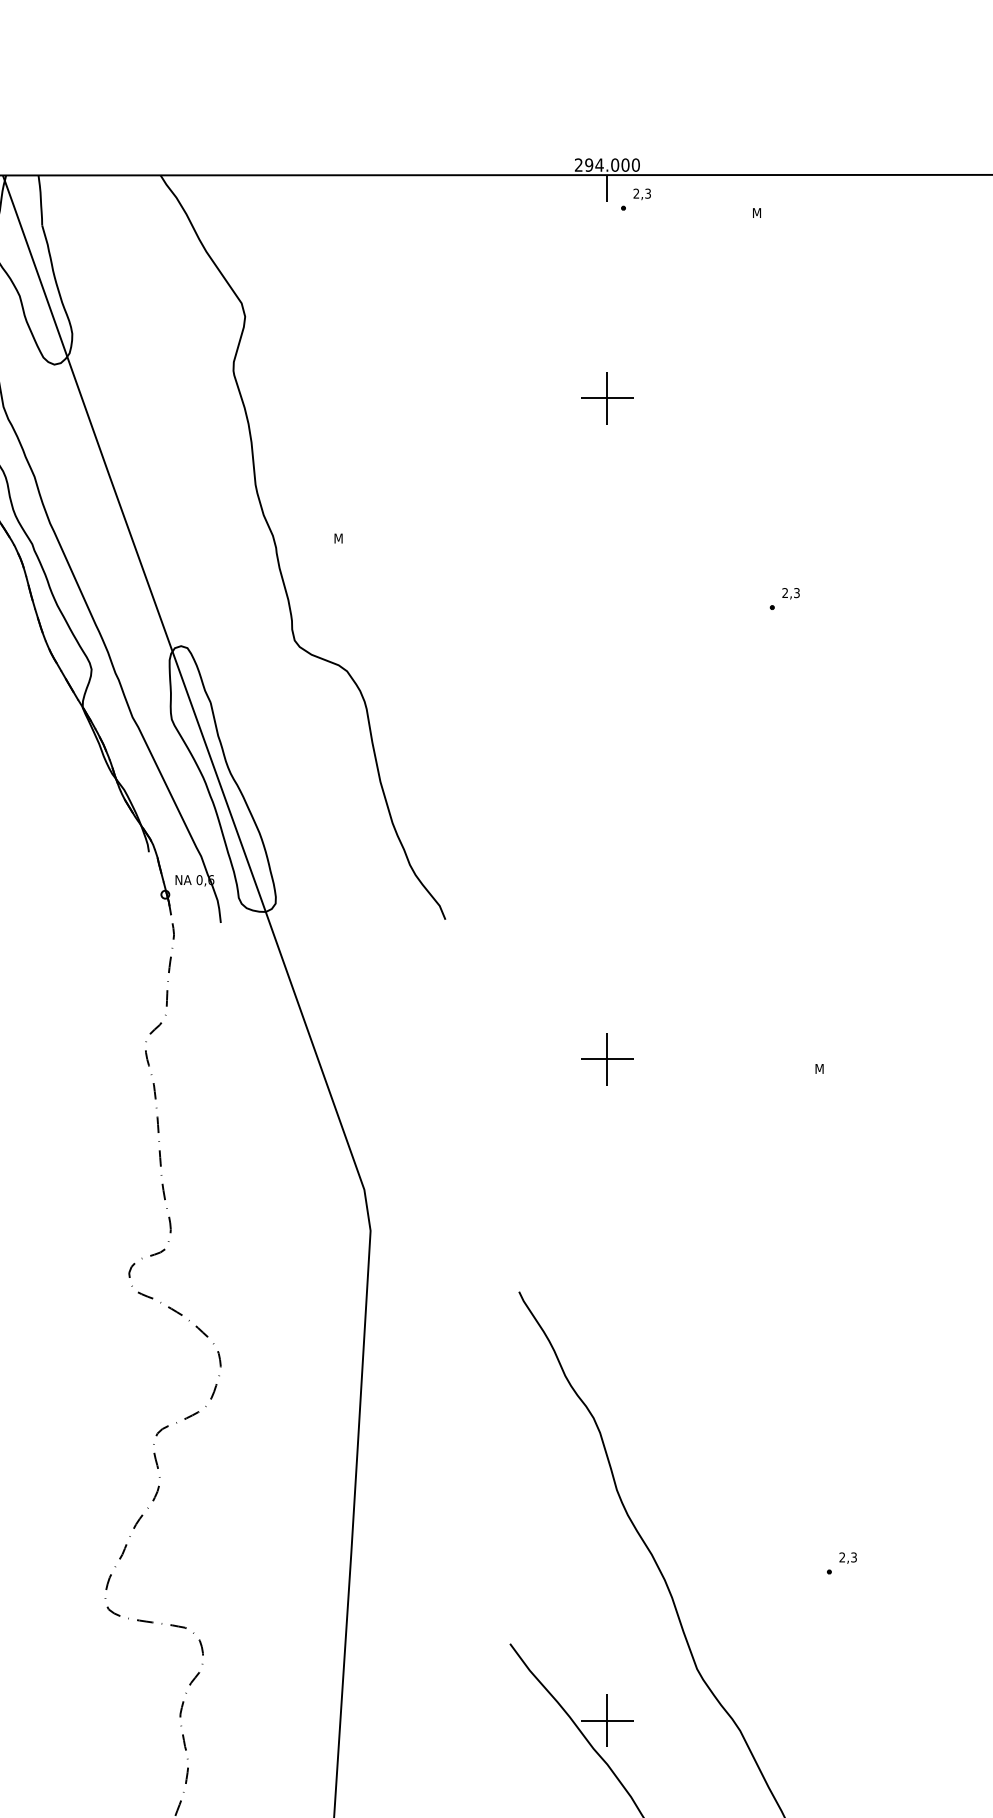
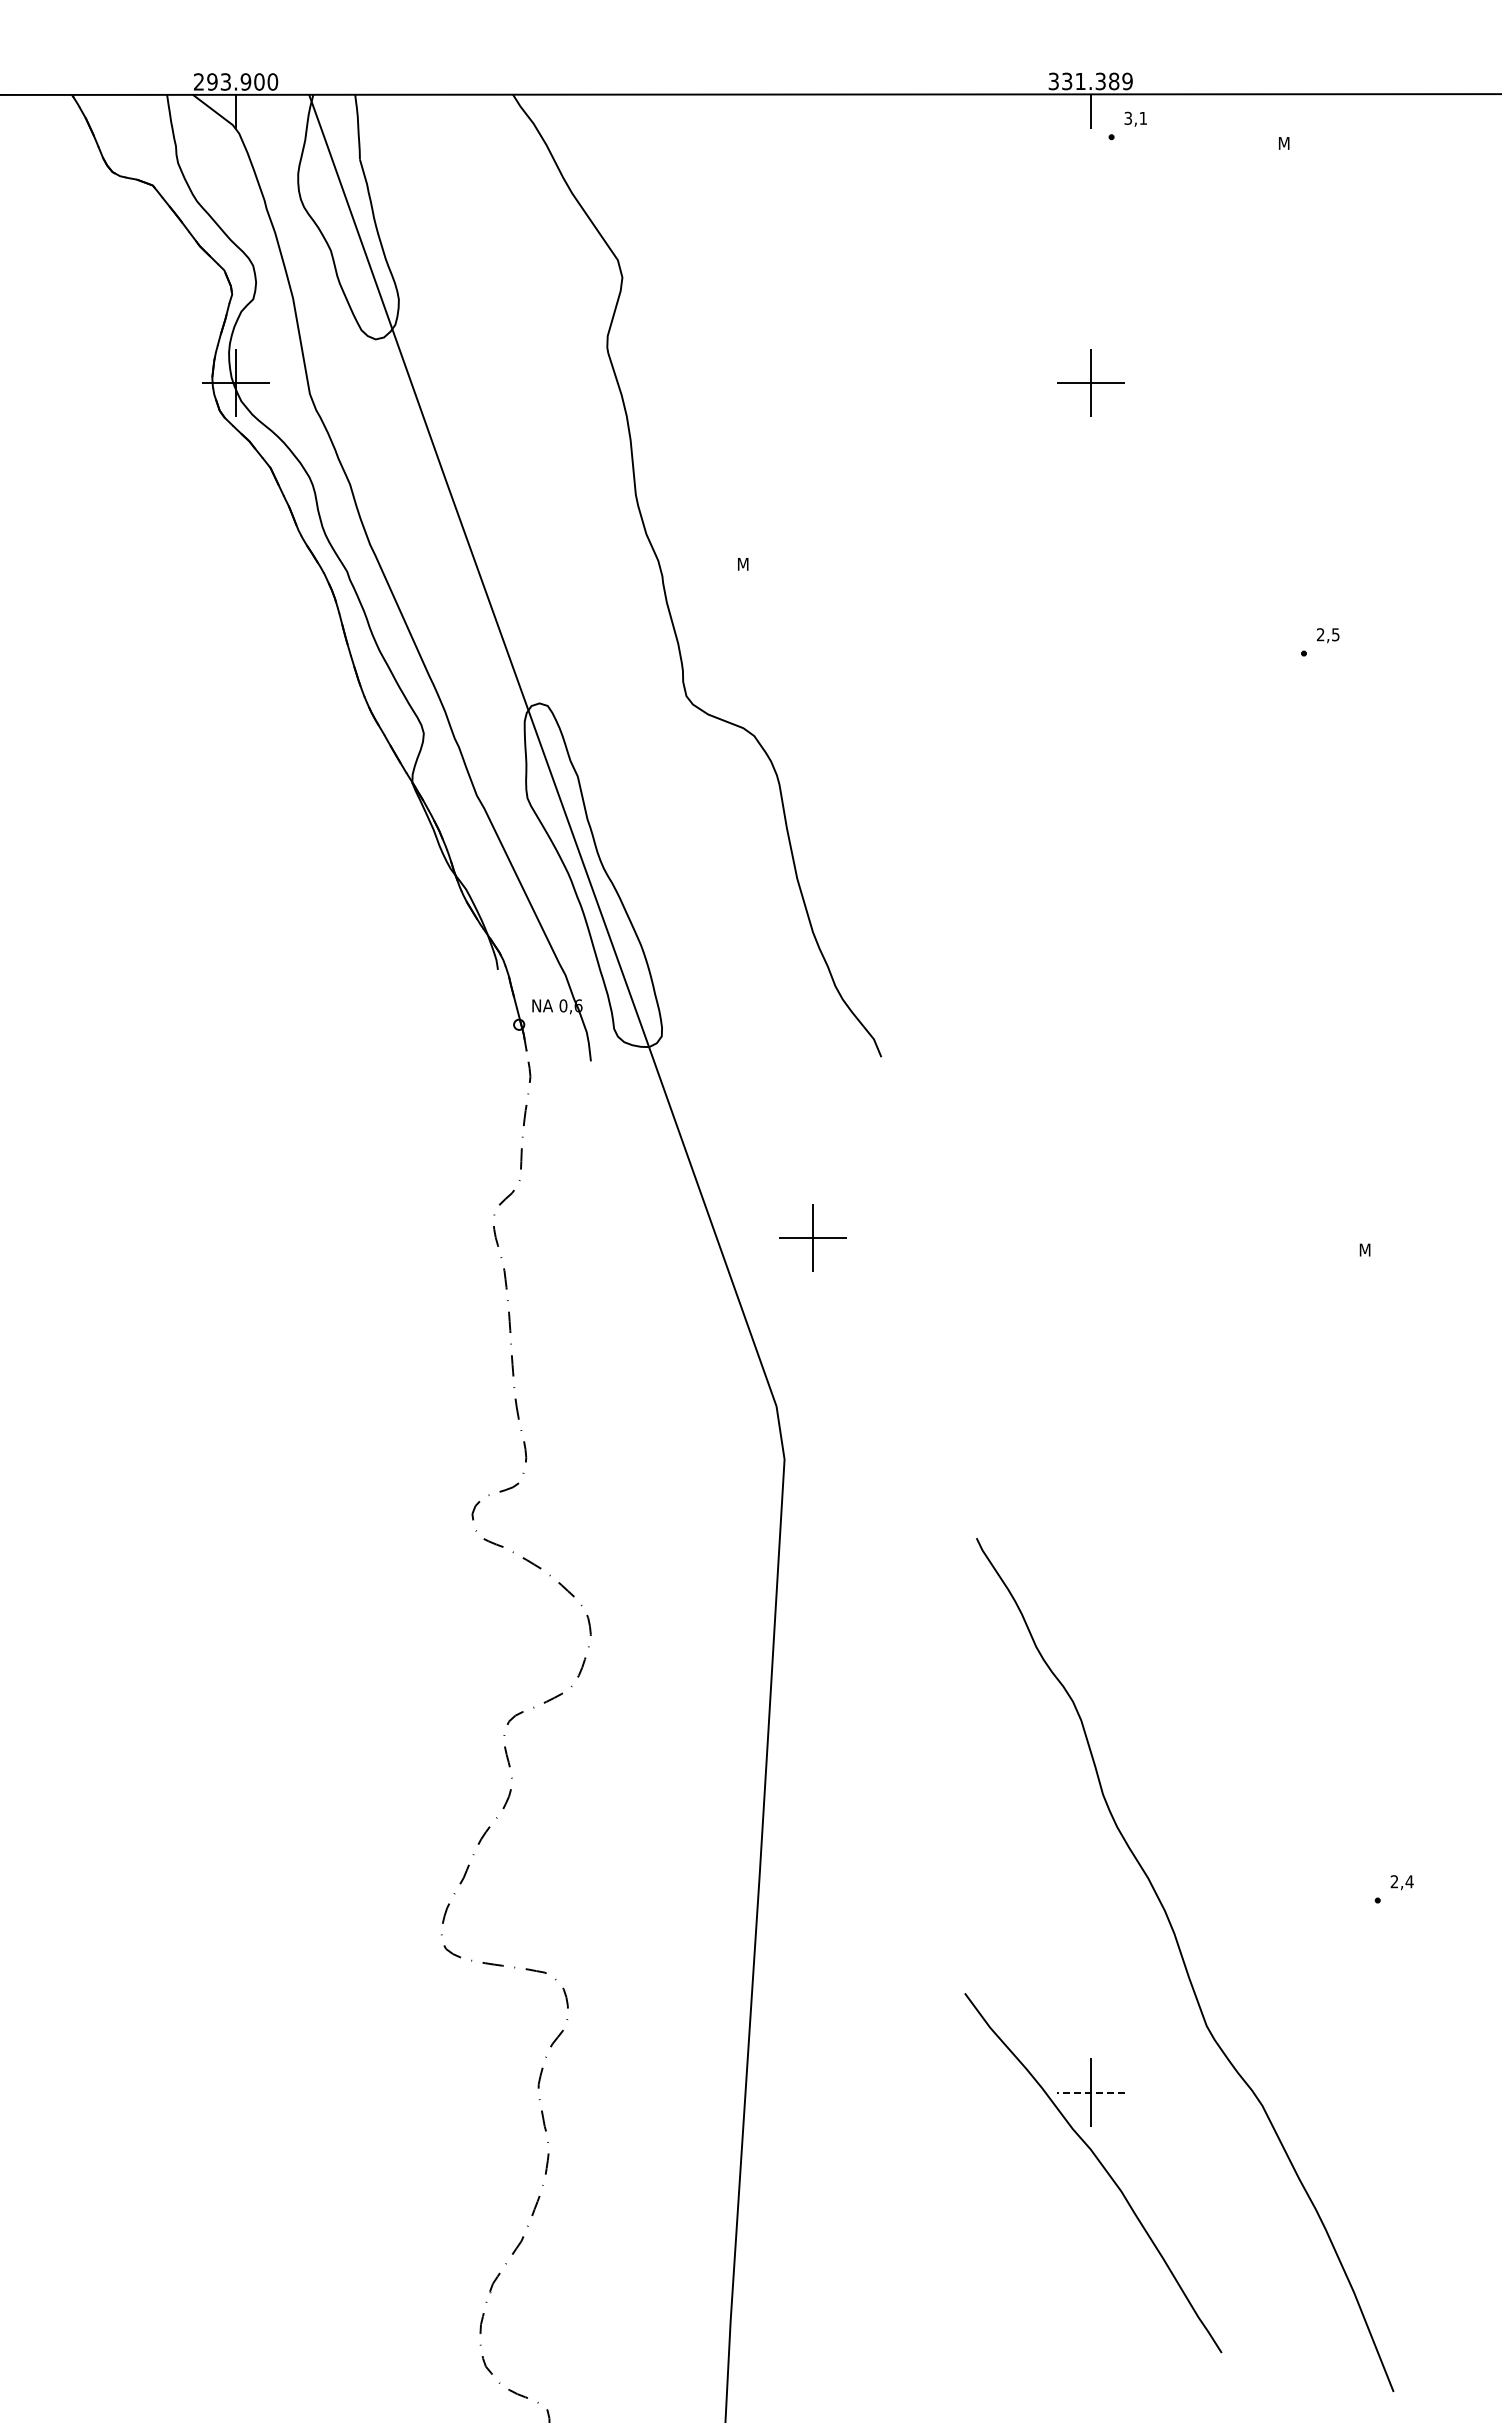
text: (607, 165) -> (1090, 81), 294.000 -> 331.389
text: (642, 193) -> (1135, 117), 2,3 -> 3,1
text: (796, 592) -> (1335, 634), 2,3 -> 2,5
part: (607, 1059) -> (812, 1237), moved
text: (853, 1557) -> (1409, 1881), 2,3 -> 2,4
line: (607, 1720) -> (1090, 2092), solid -> dashed

